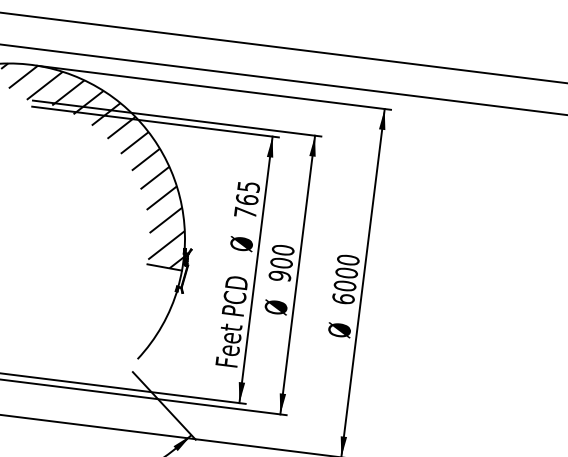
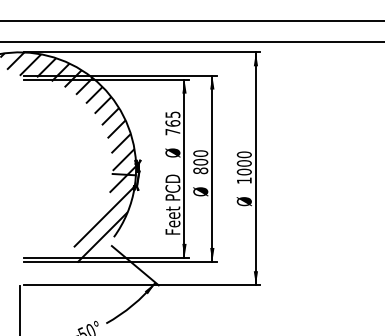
text: (279, 275) -> (200, 170), 900 -> 800
text: (342, 298) -> (243, 180), 6000 -> 1000
hatch: (125, 329) -> (103, 218), added

